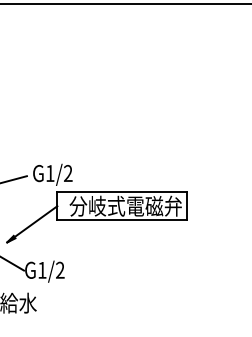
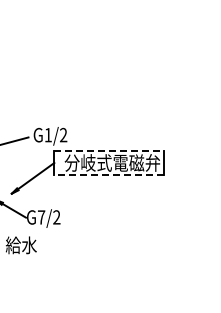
line: (122, 191) -> (109, 150), solid -> dashed
line: (122, 220) -> (109, 175), solid -> dashed
text: (42, 270) -> (41, 217), G1/2 -> G7/2

